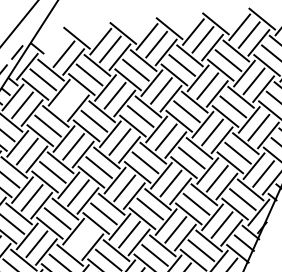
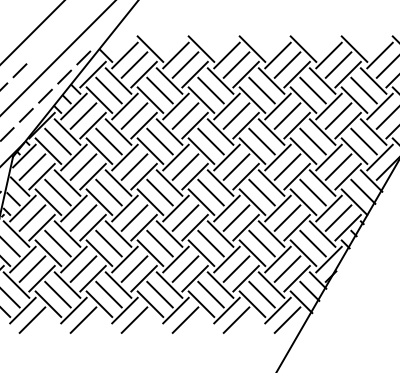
line: (54, 46) -> (124, 55), added
line: (68, 99) -> (134, 115), added
line: (83, 238) -> (134, 268), added

